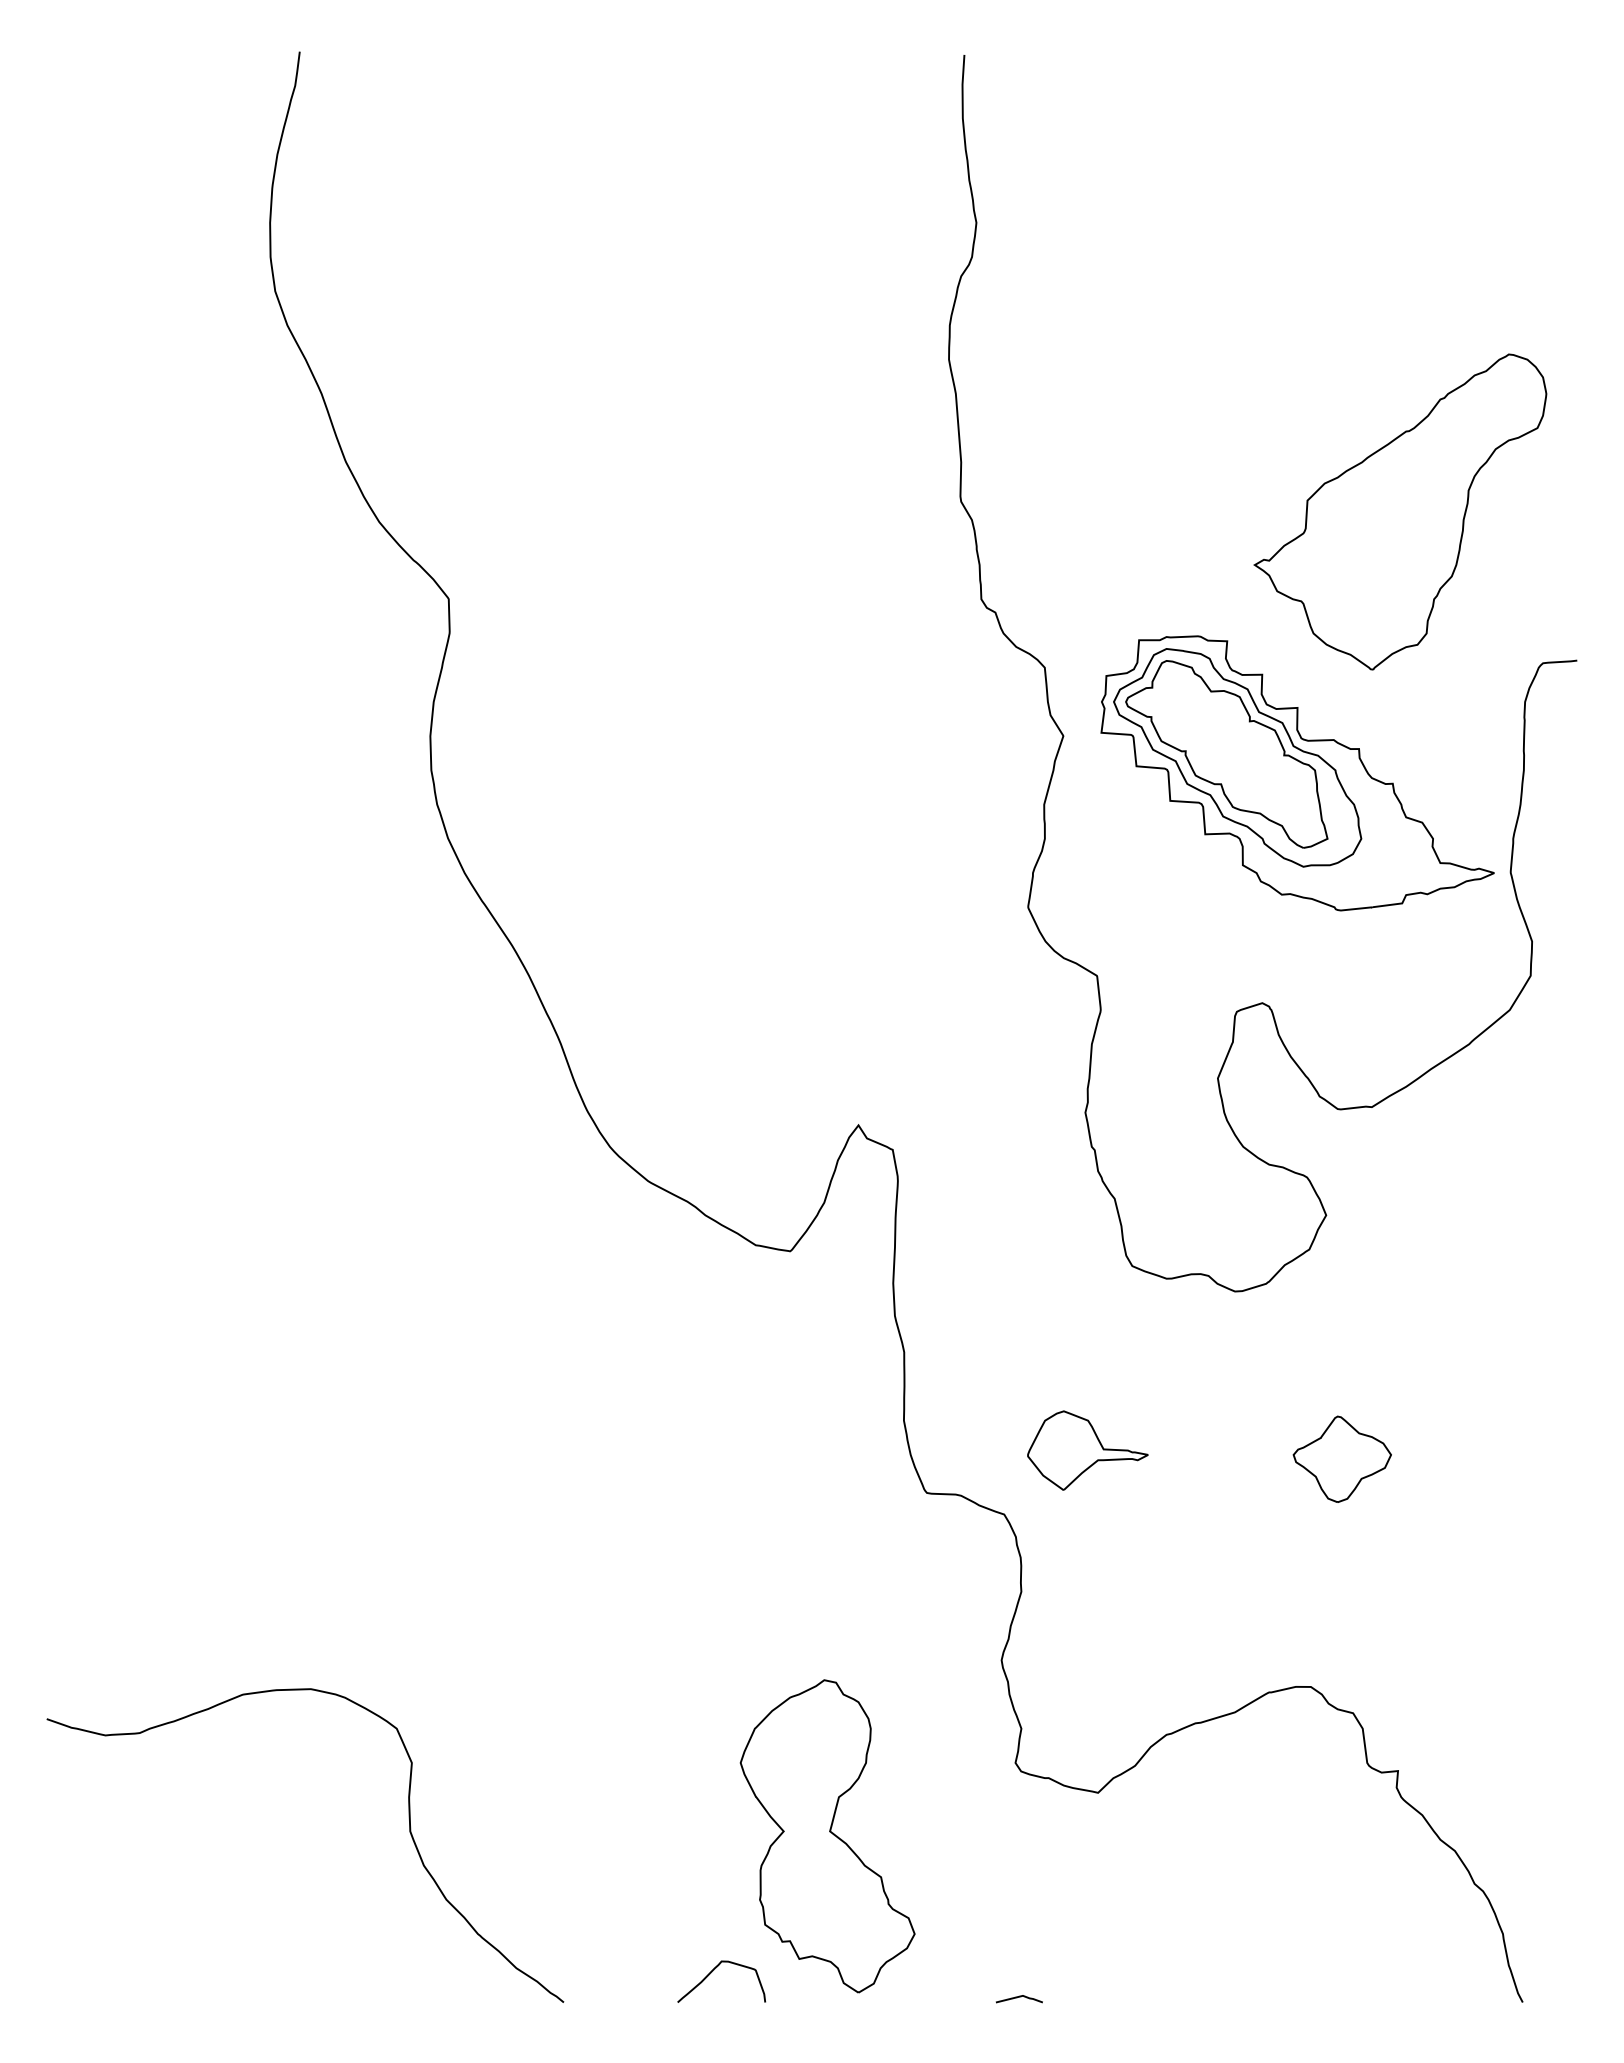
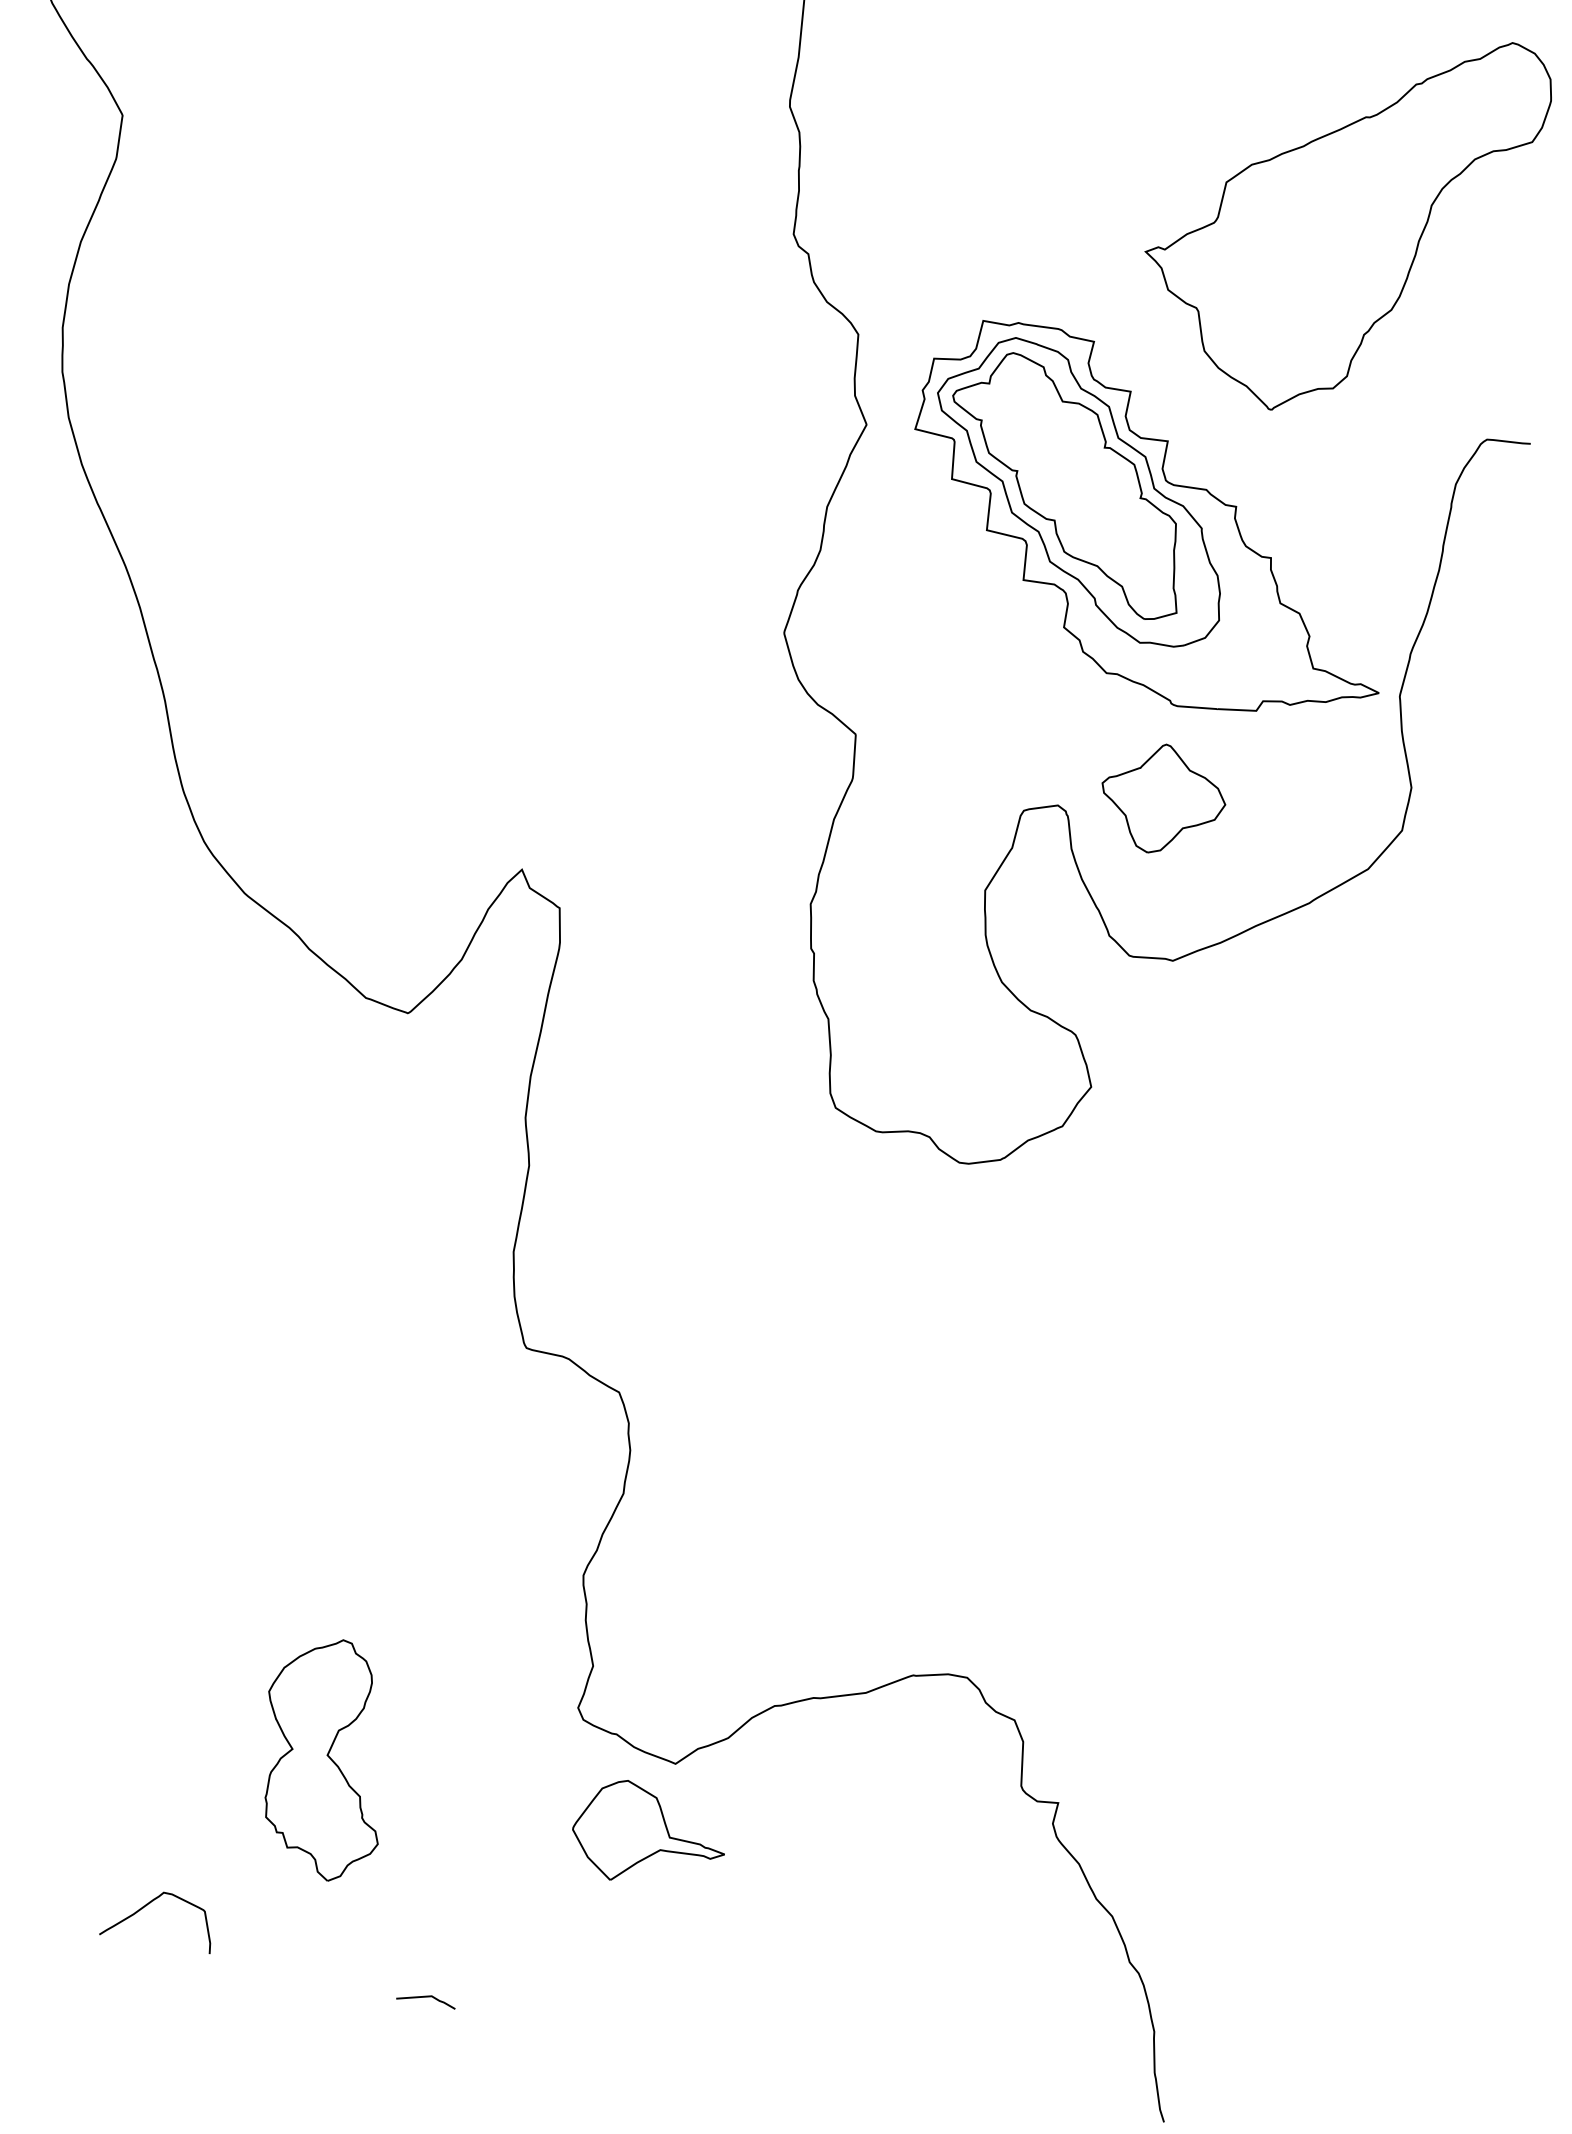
part: (1087, 1450) -> (649, 1835), moved
part: (1341, 1458) -> (1162, 798), moved
part: (827, 1836) -> (324, 1758), size x0.6
line: (1019, 1997) -> (427, 1997), moved

